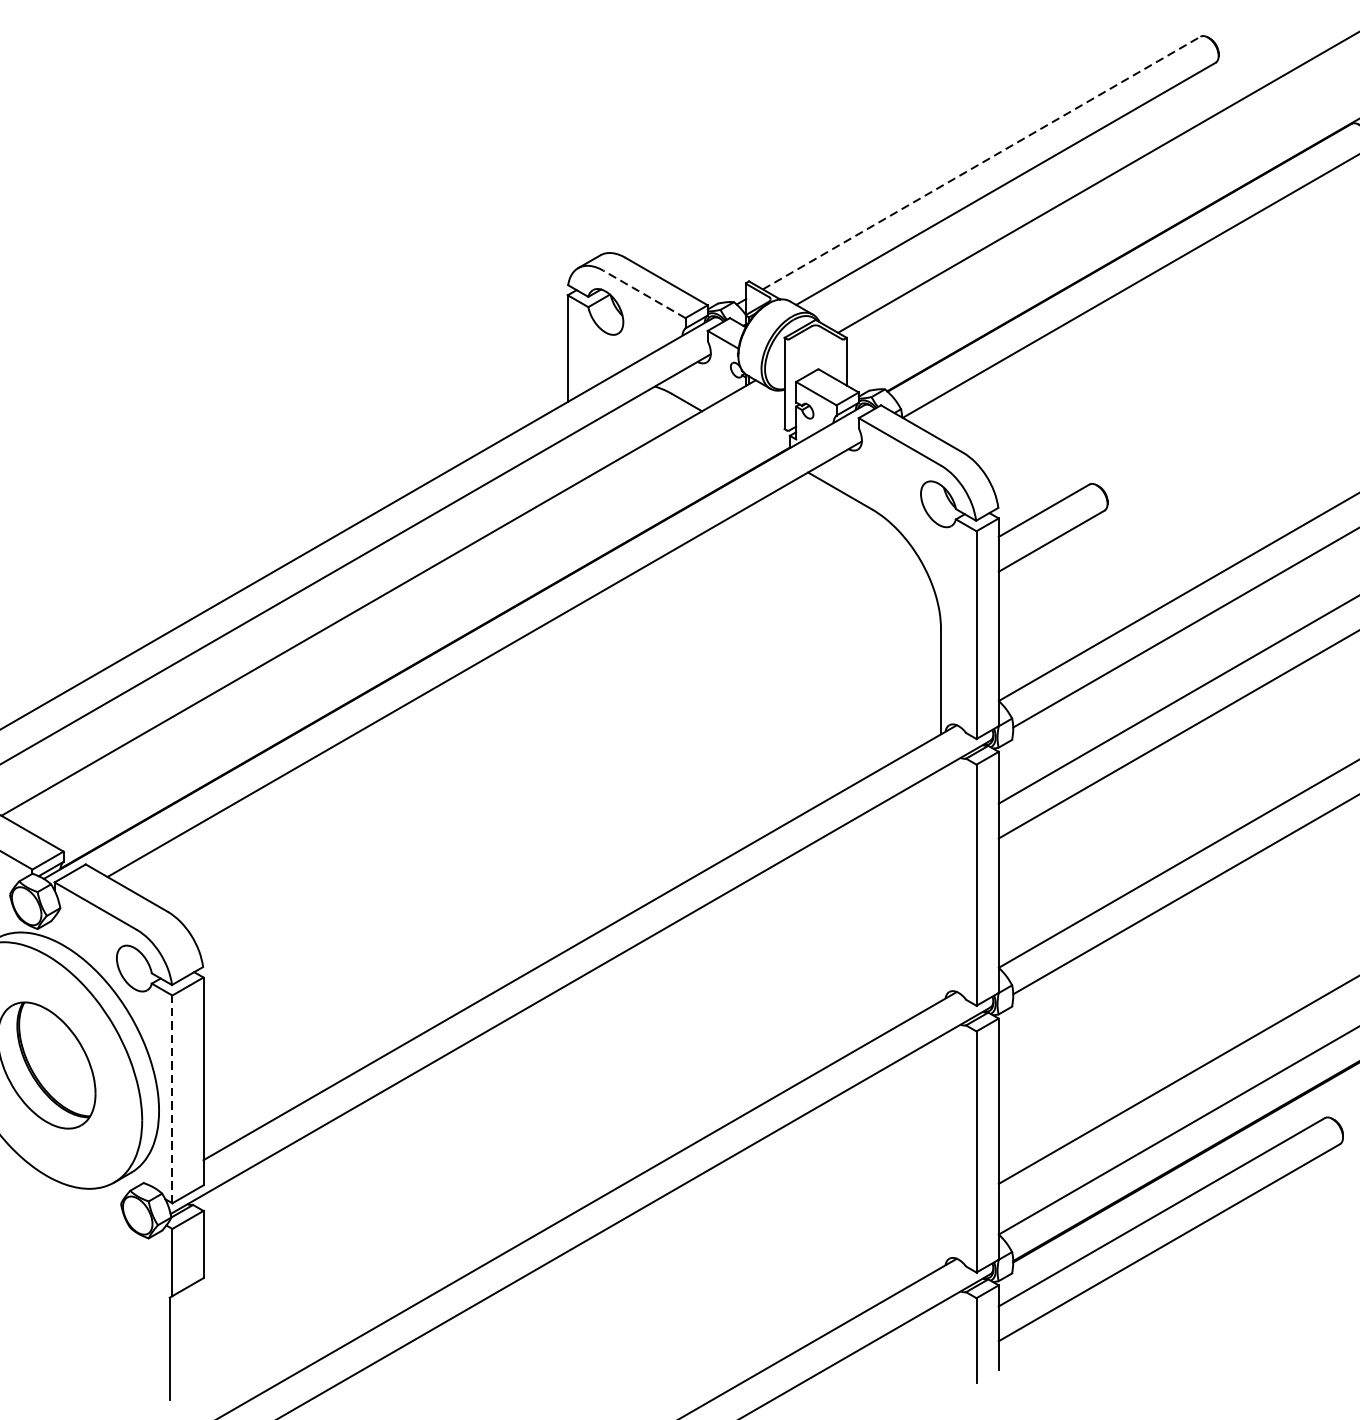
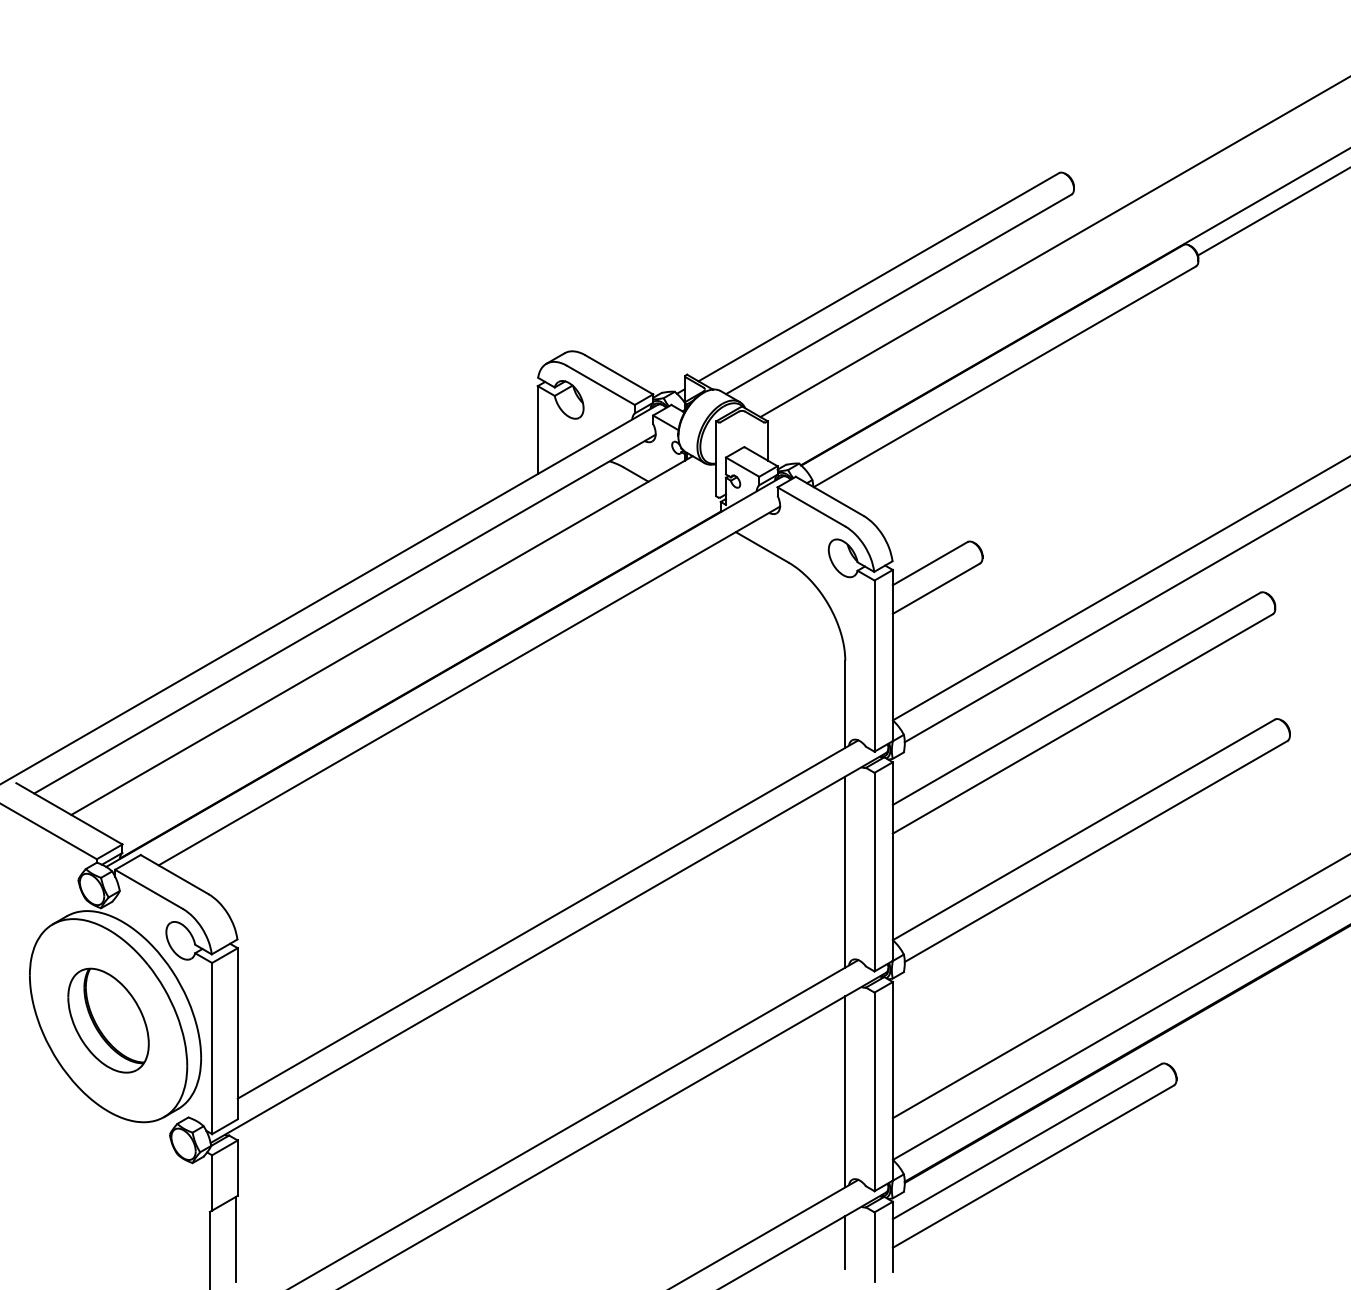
line: (982, 163) -> (879, 277), dashed -> solid
line: (643, 294) -> (600, 385), dashed -> solid
line: (941, 884) -> (845, 871), added
line: (172, 1099) -> (212, 1048), dashed -> solid
line: (941, 1151) -> (845, 1091), added
line: (200, 1331) -> (235, 1239), added
line: (941, 1334) -> (845, 1242), added

